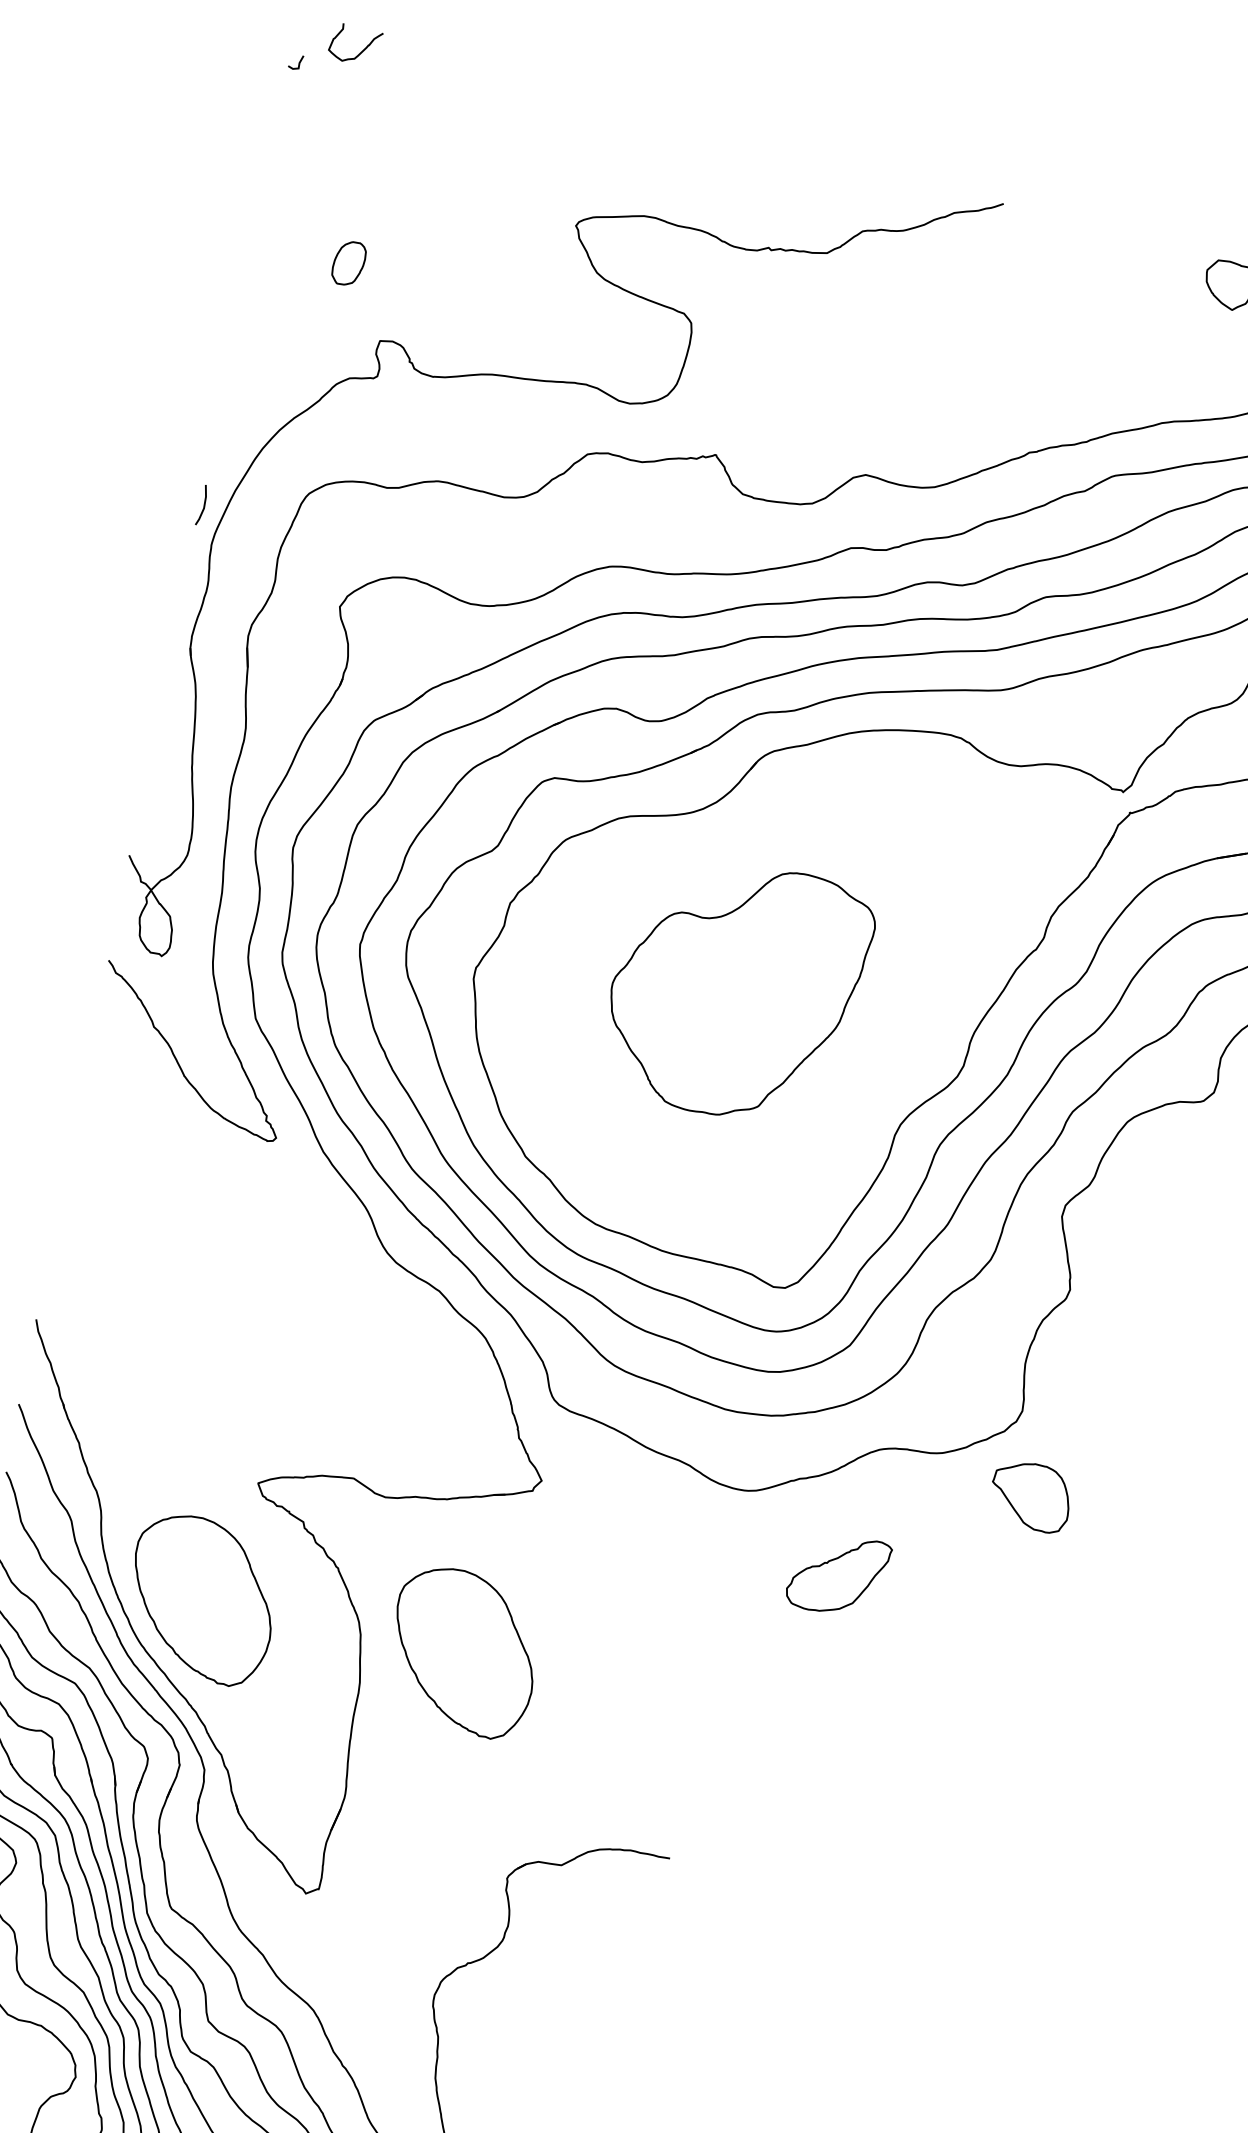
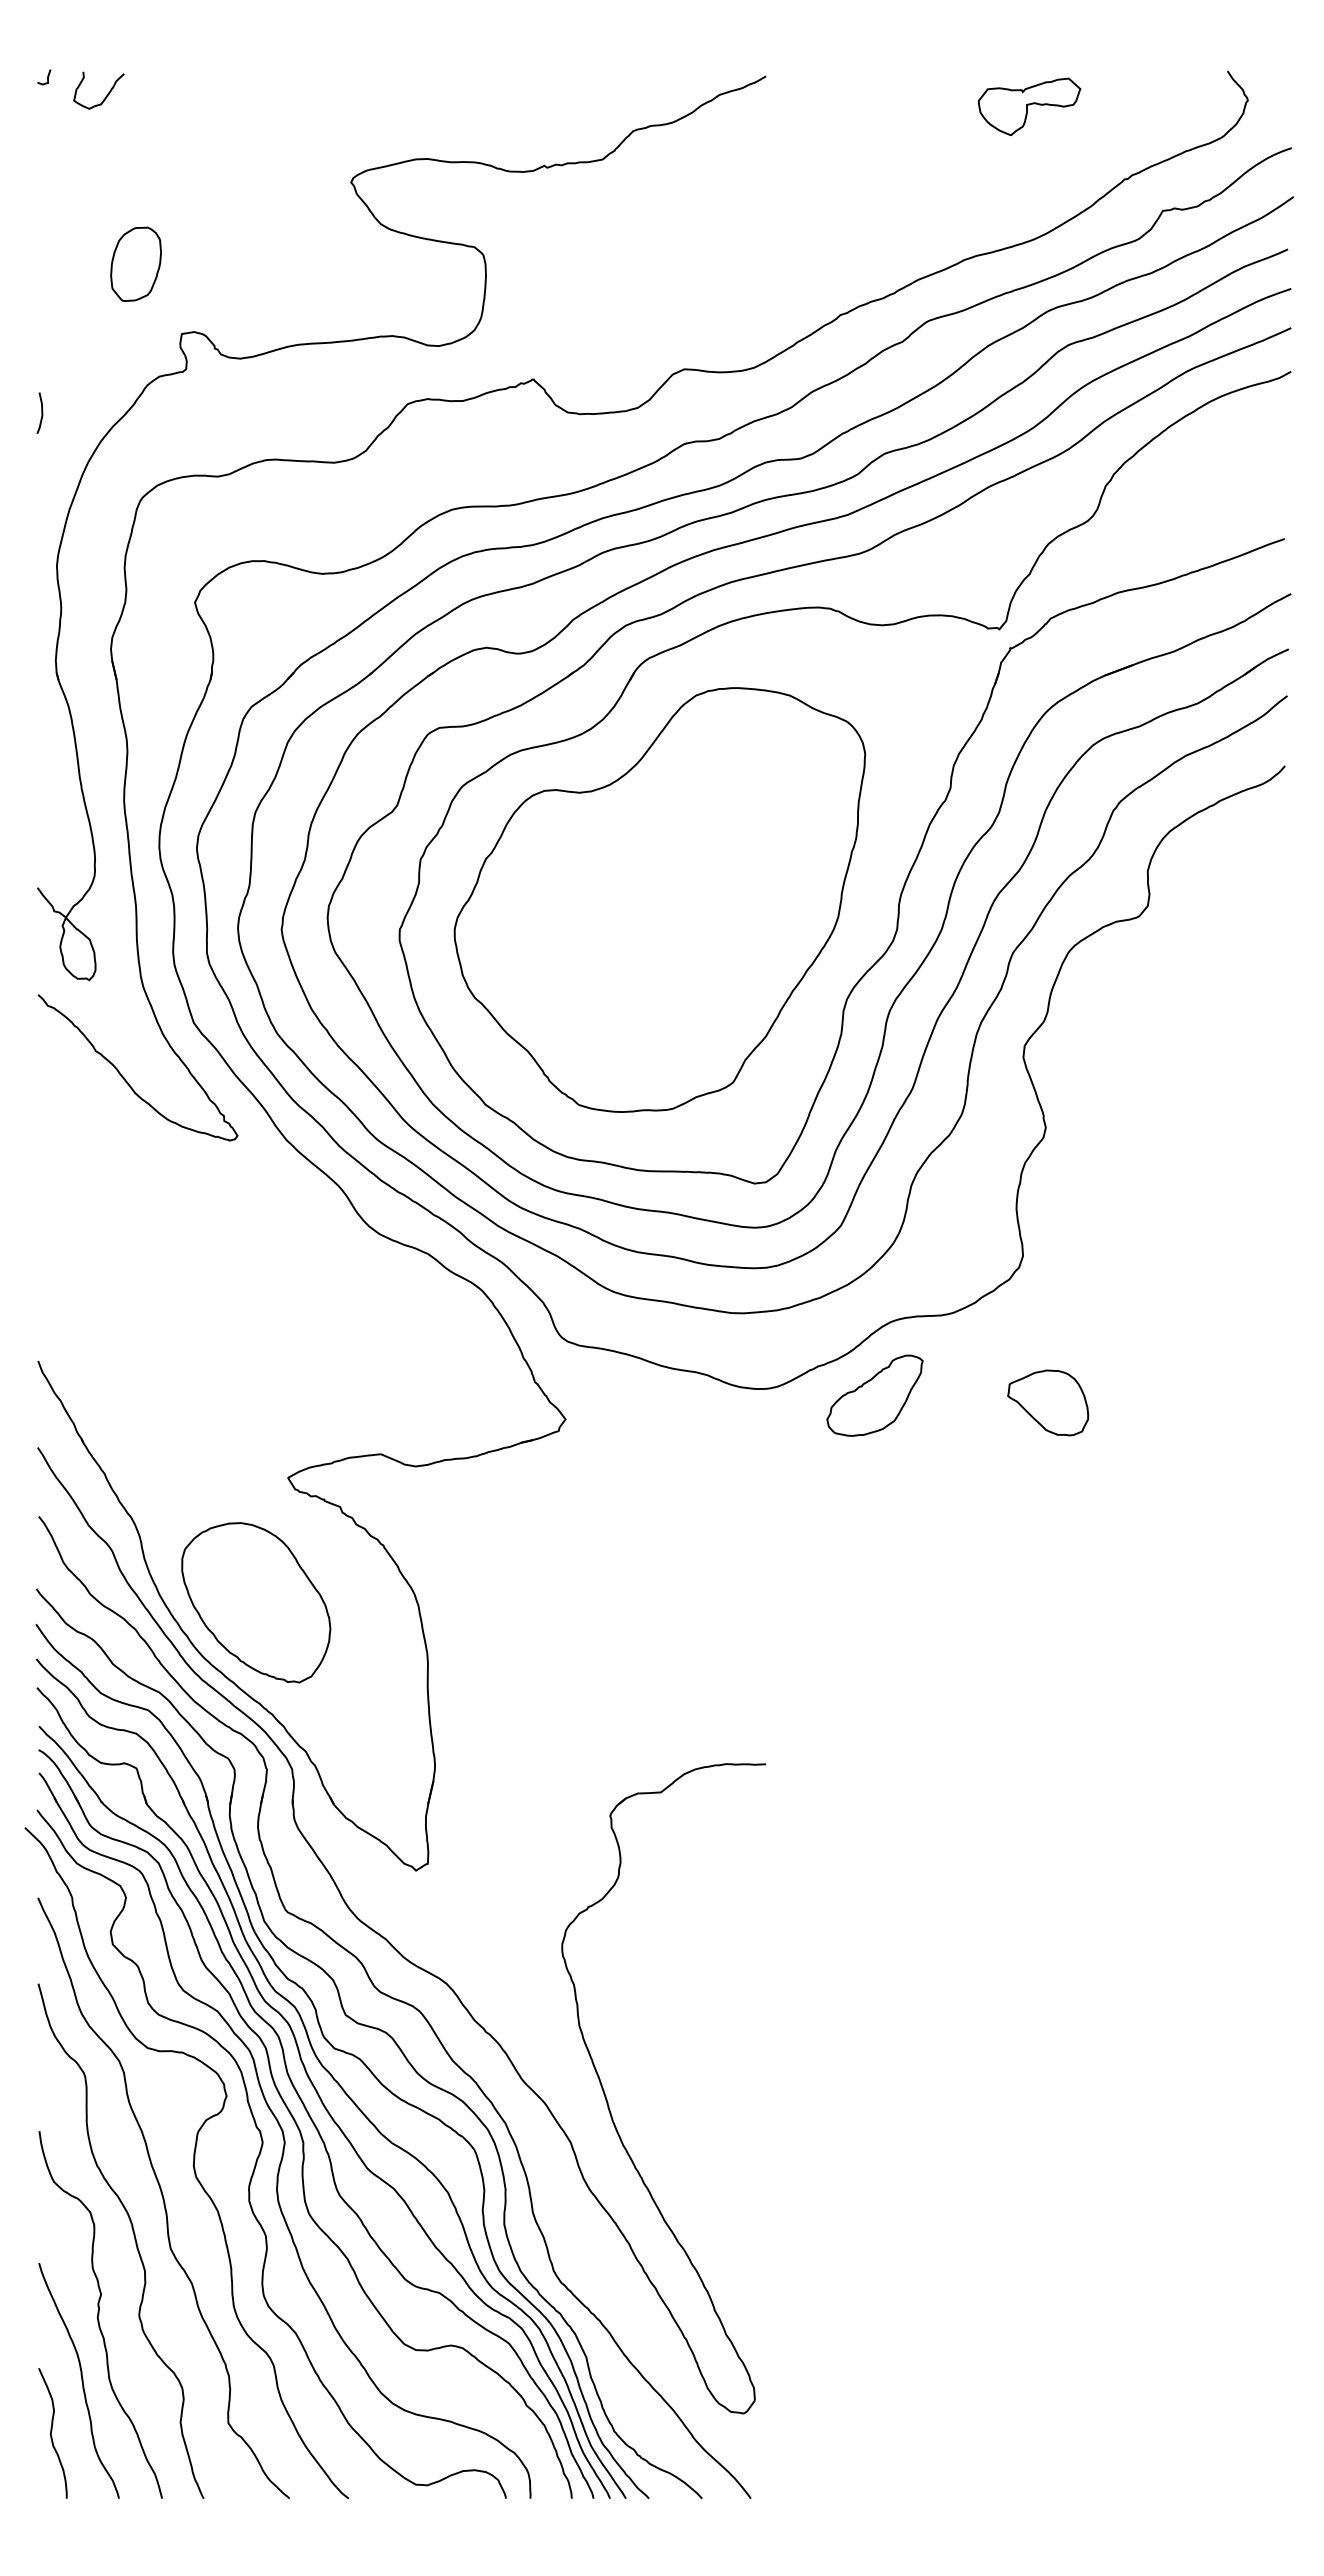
curve: (360, 51) -> (105, 96), moved
part: (348, 262) -> (135, 263), size x1.67
line: (203, 504) -> (41, 412), moved
part: (736, 989) -> (659, 899), size x1.67
part: (1031, 1495) -> (1048, 1402), moved
part: (837, 1574) -> (874, 1395), moved
part: (464, 1651) -> (523, 1602), removed

